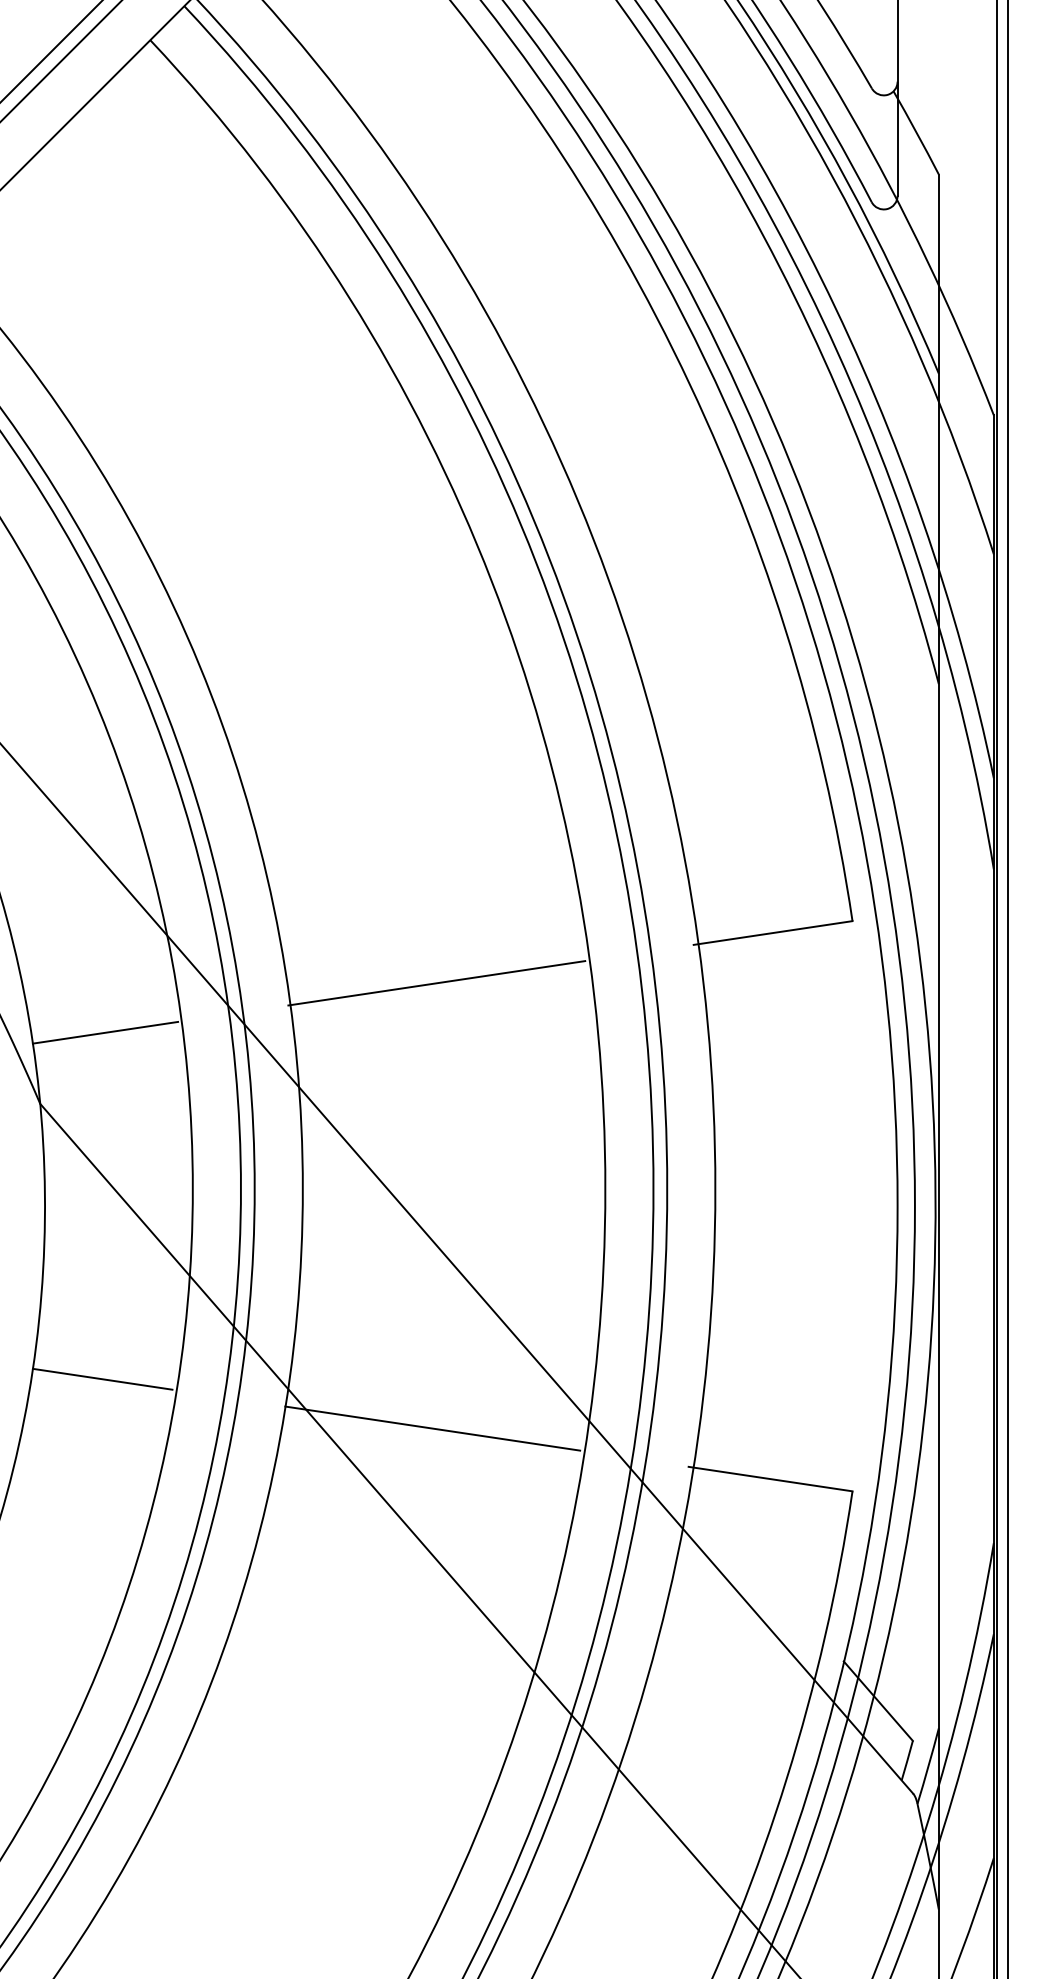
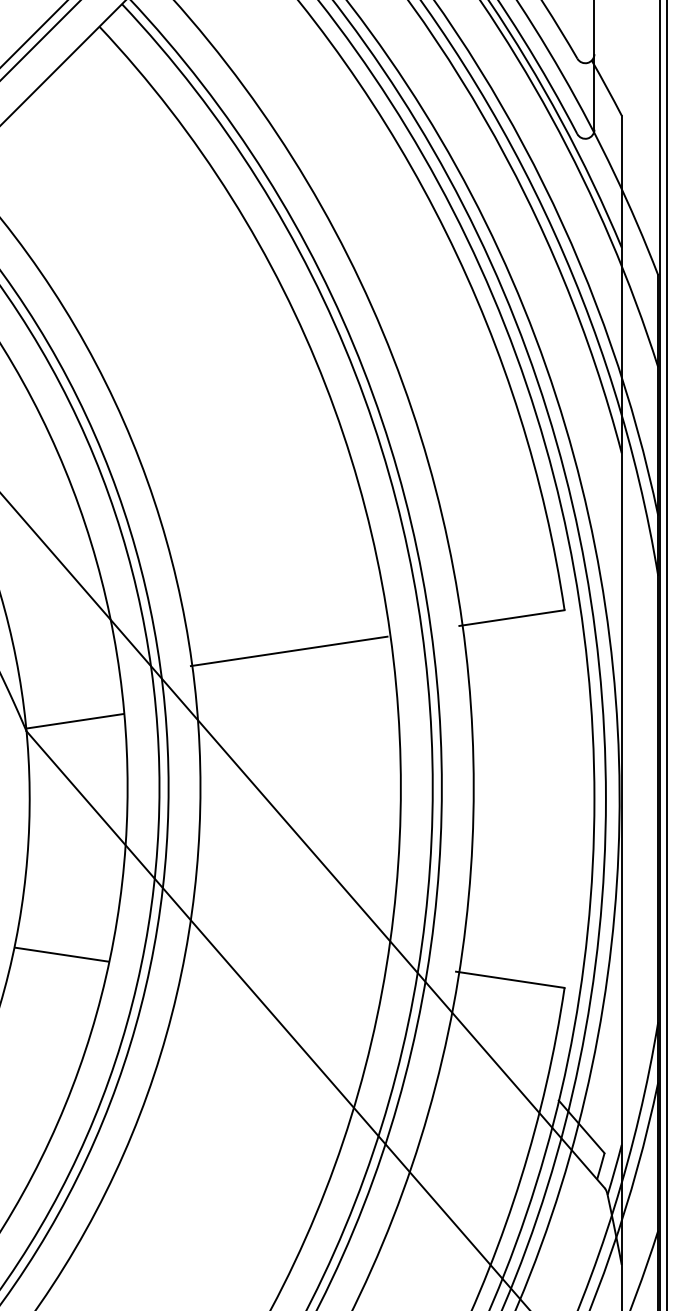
line: (105, 1031) -> (75, 720), moved
line: (102, 1379) -> (61, 954), moved
line: (432, 1427) -> (286, 945), removed

